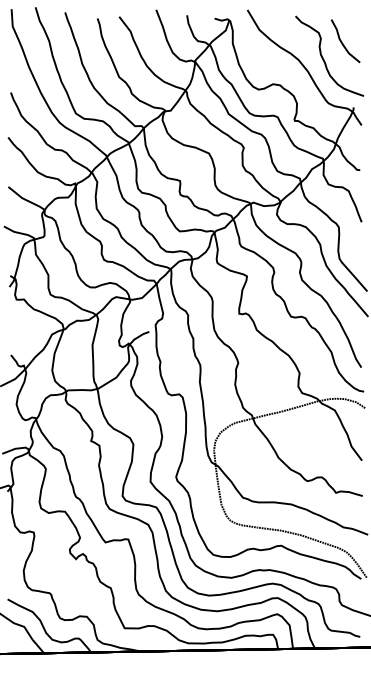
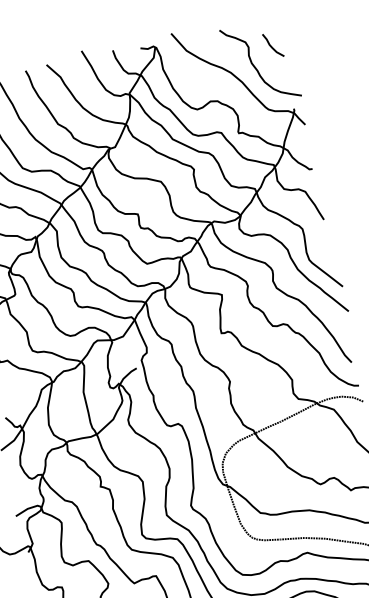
part: (345, 41) -> (273, 45), size x0.6

